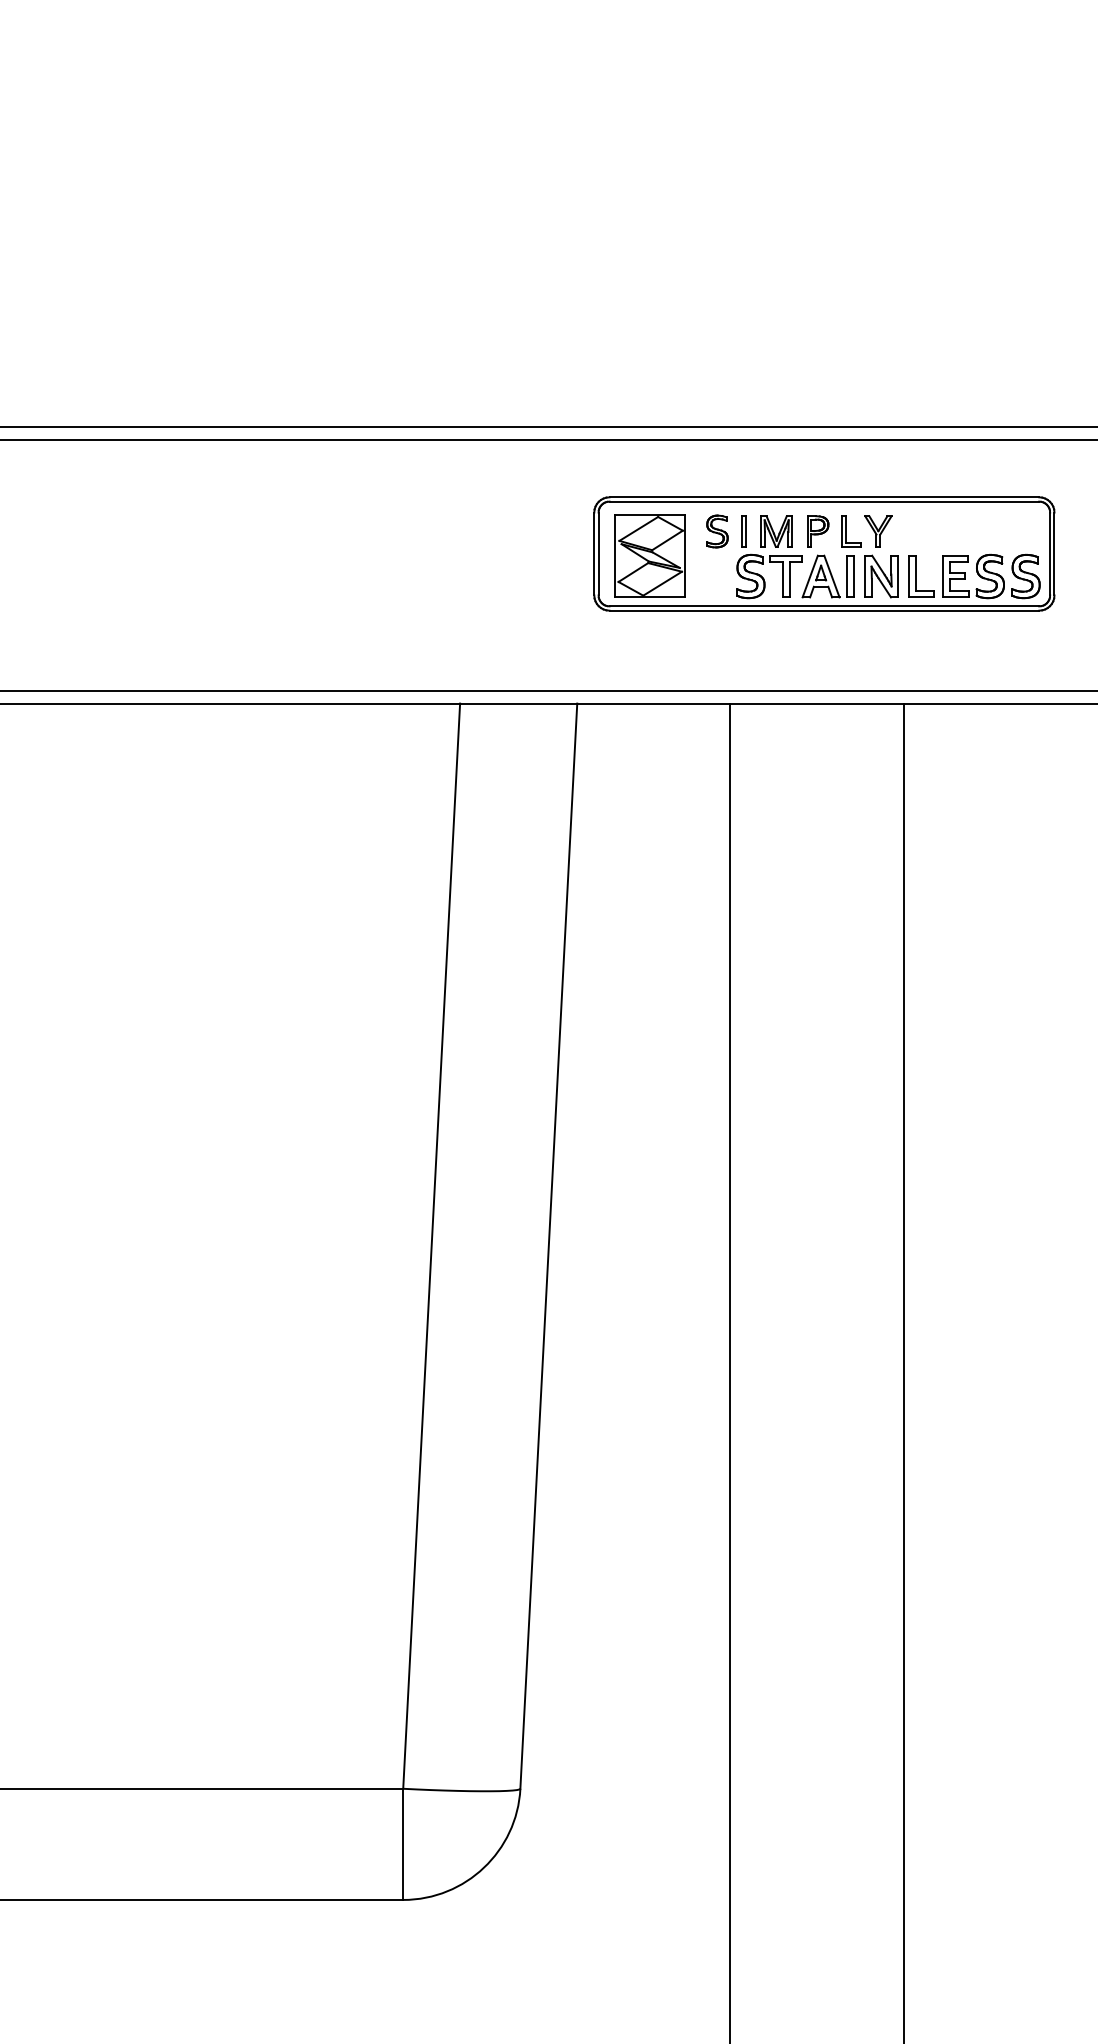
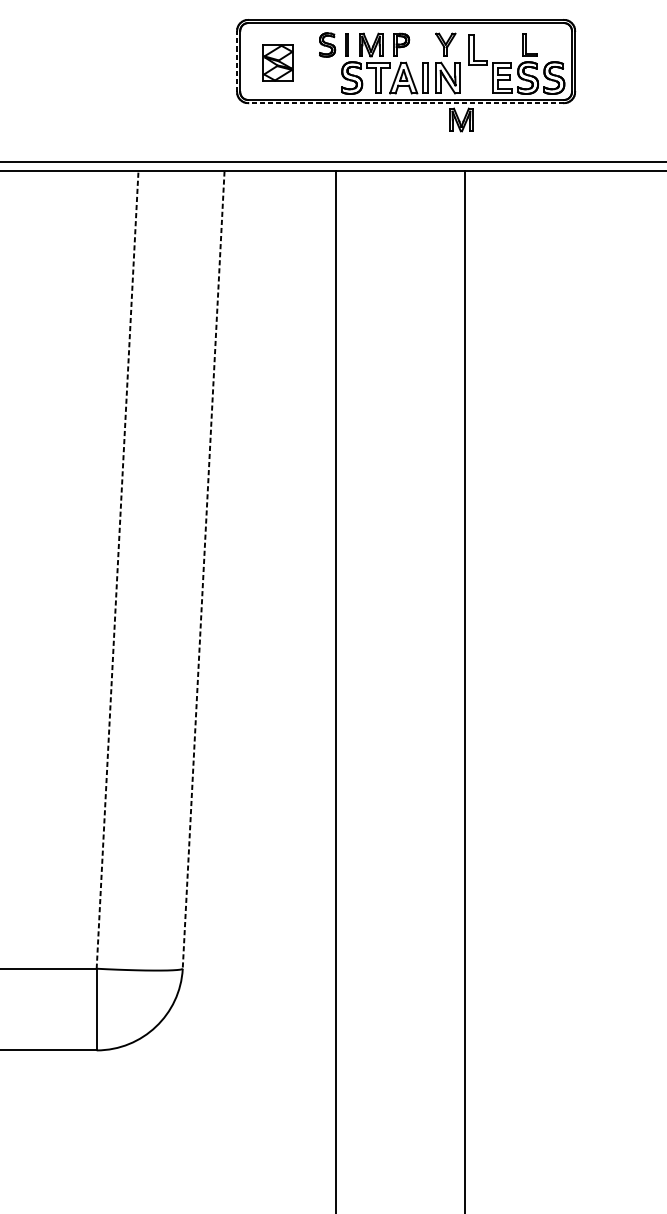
part: (851, 531) -> (529, 45), moved
line: (594, 553) -> (237, 61), solid -> dashed
part: (649, 555) -> (277, 62), size x0.6
part: (921, 576) -> (477, 50), moved
line: (824, 610) -> (406, 103), solid -> dashed
part: (899, 633) -> (461, 119), added
line: (431, 1245) -> (117, 569), solid -> dashed
line: (548, 1246) -> (203, 570), solid -> dashed

